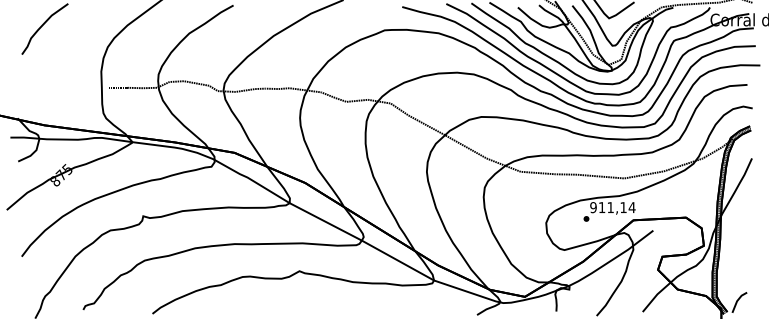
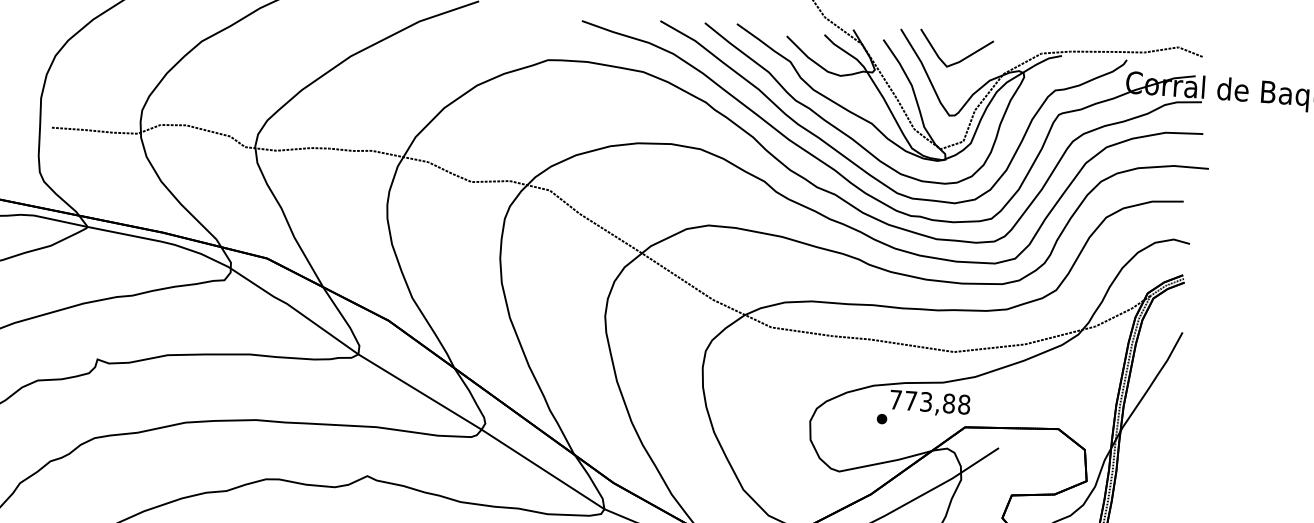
text: (612, 207) -> (929, 402), 911,14 -> 773,88

